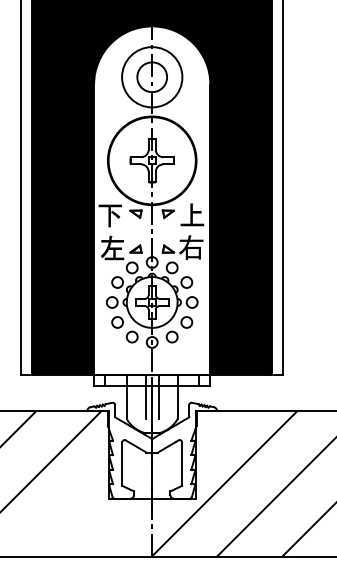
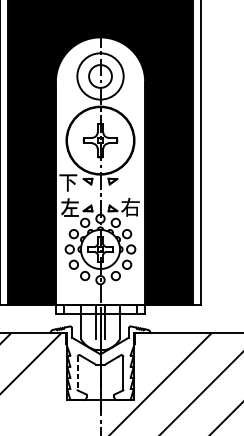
fill: (192, 214) -> (131, 181), removed
line: (122, 464) -> (77, 373), solid -> dashed

